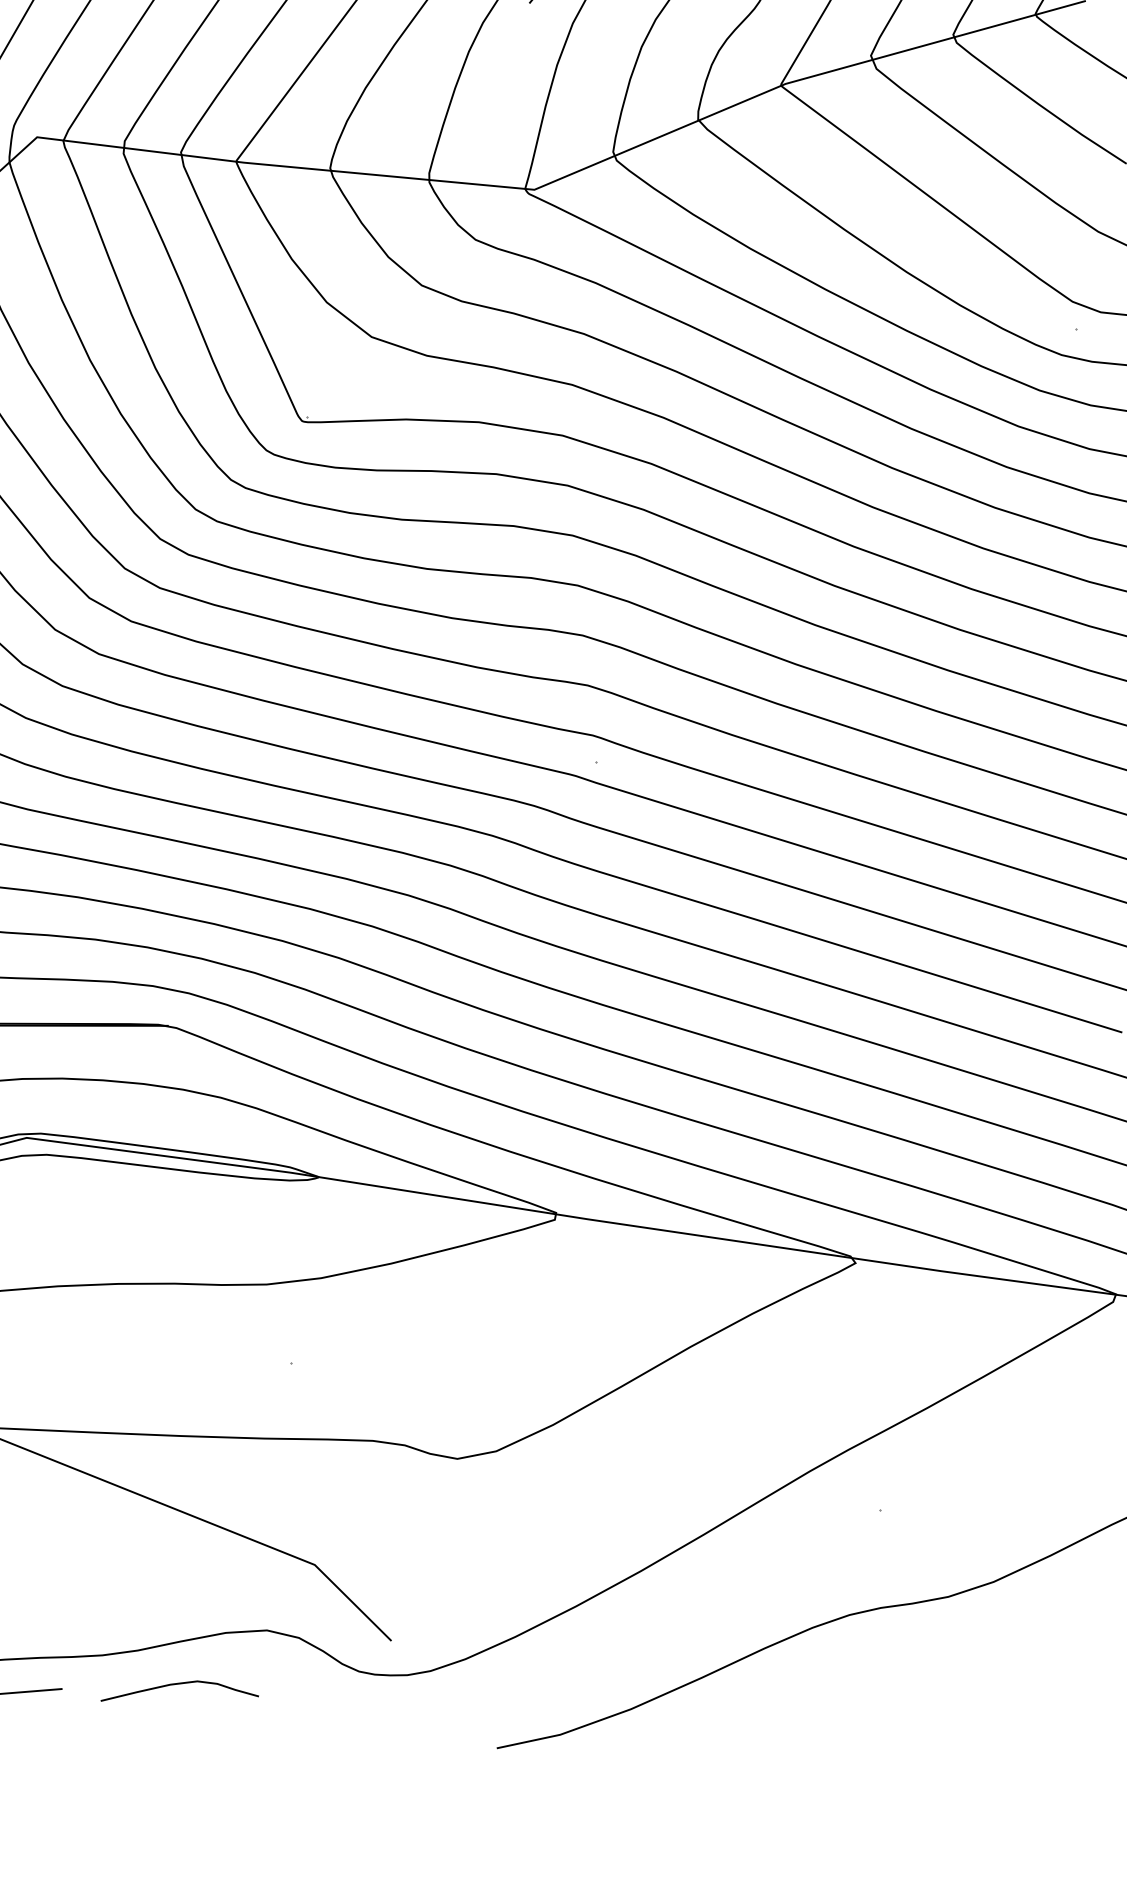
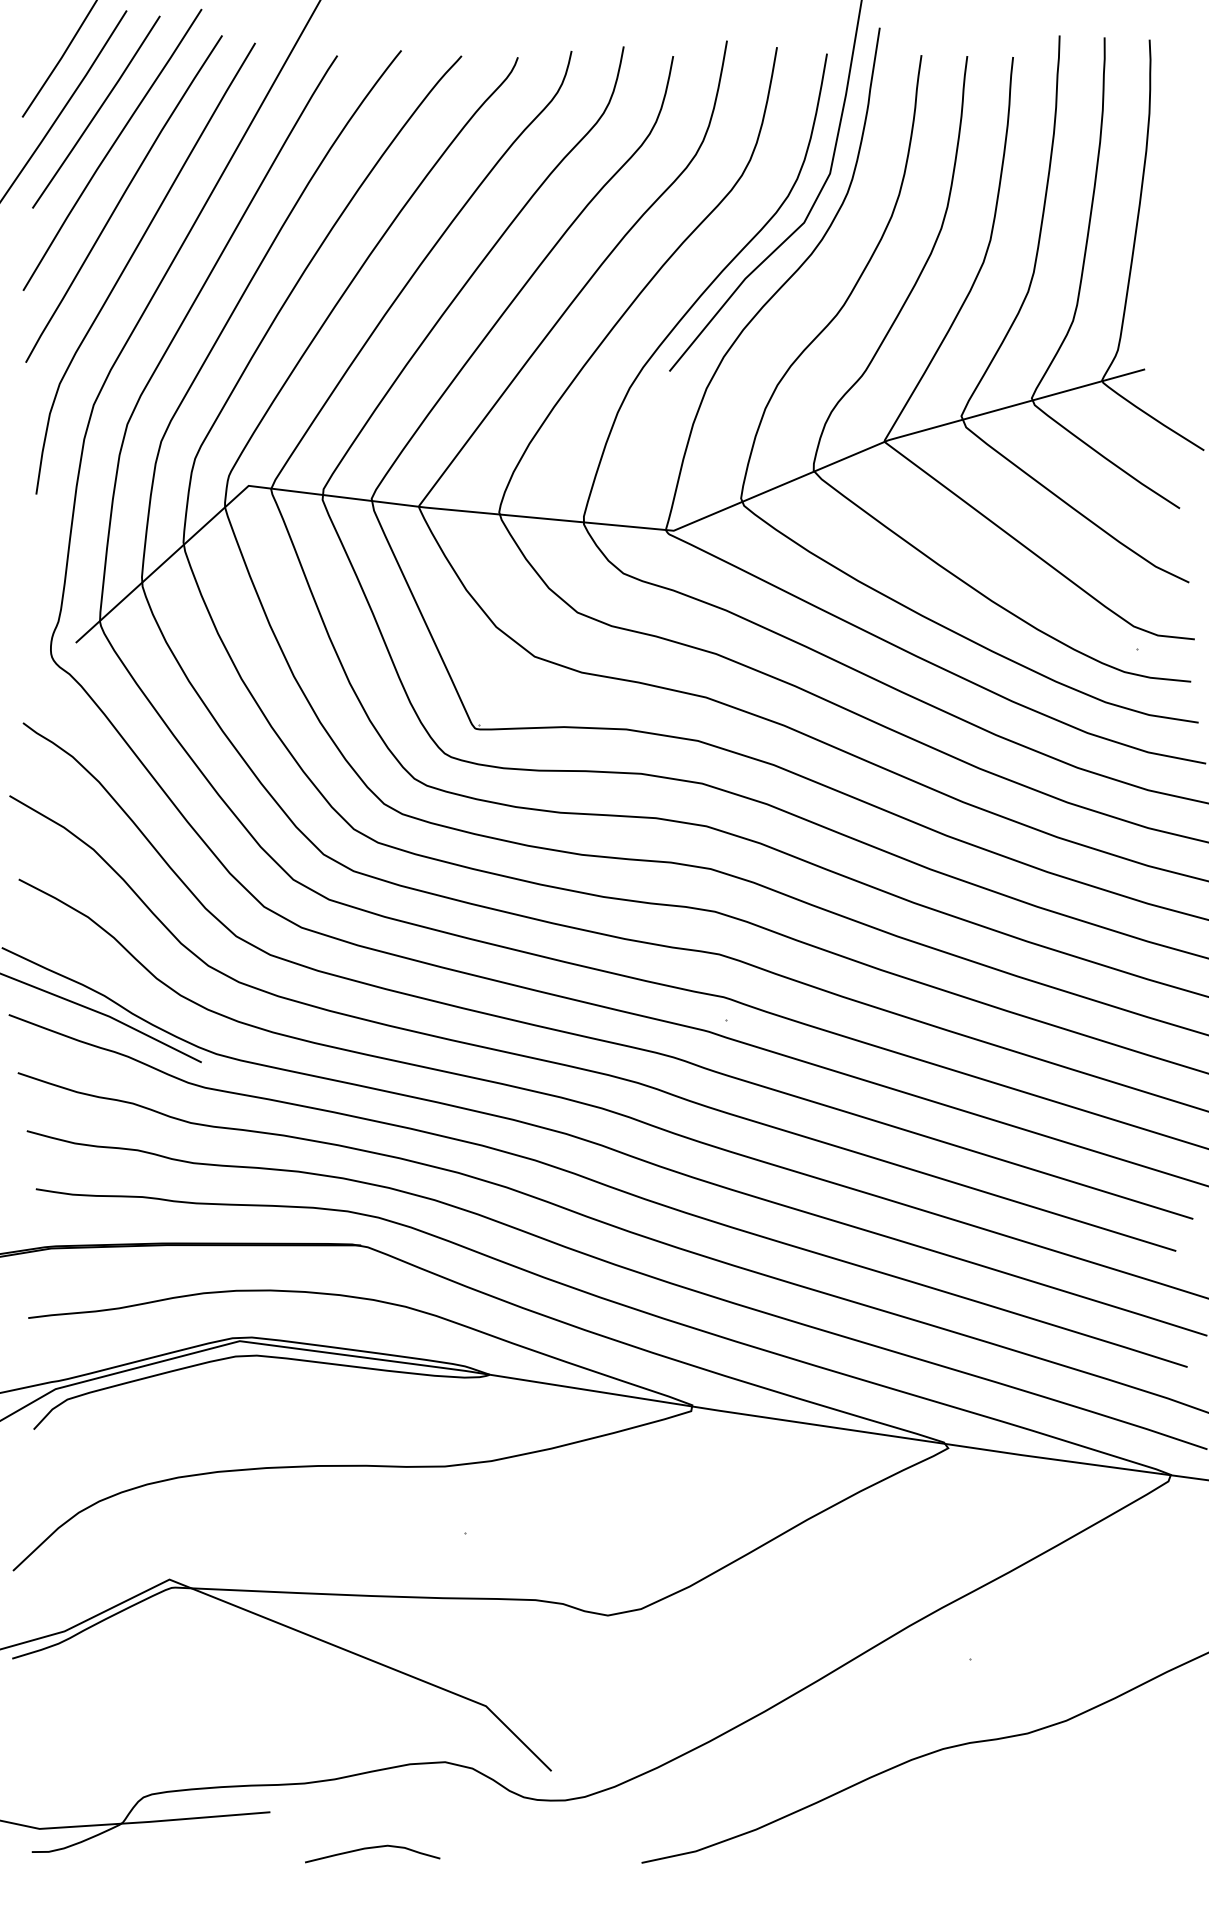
curve: (179, 1684) -> (372, 1848), moved

